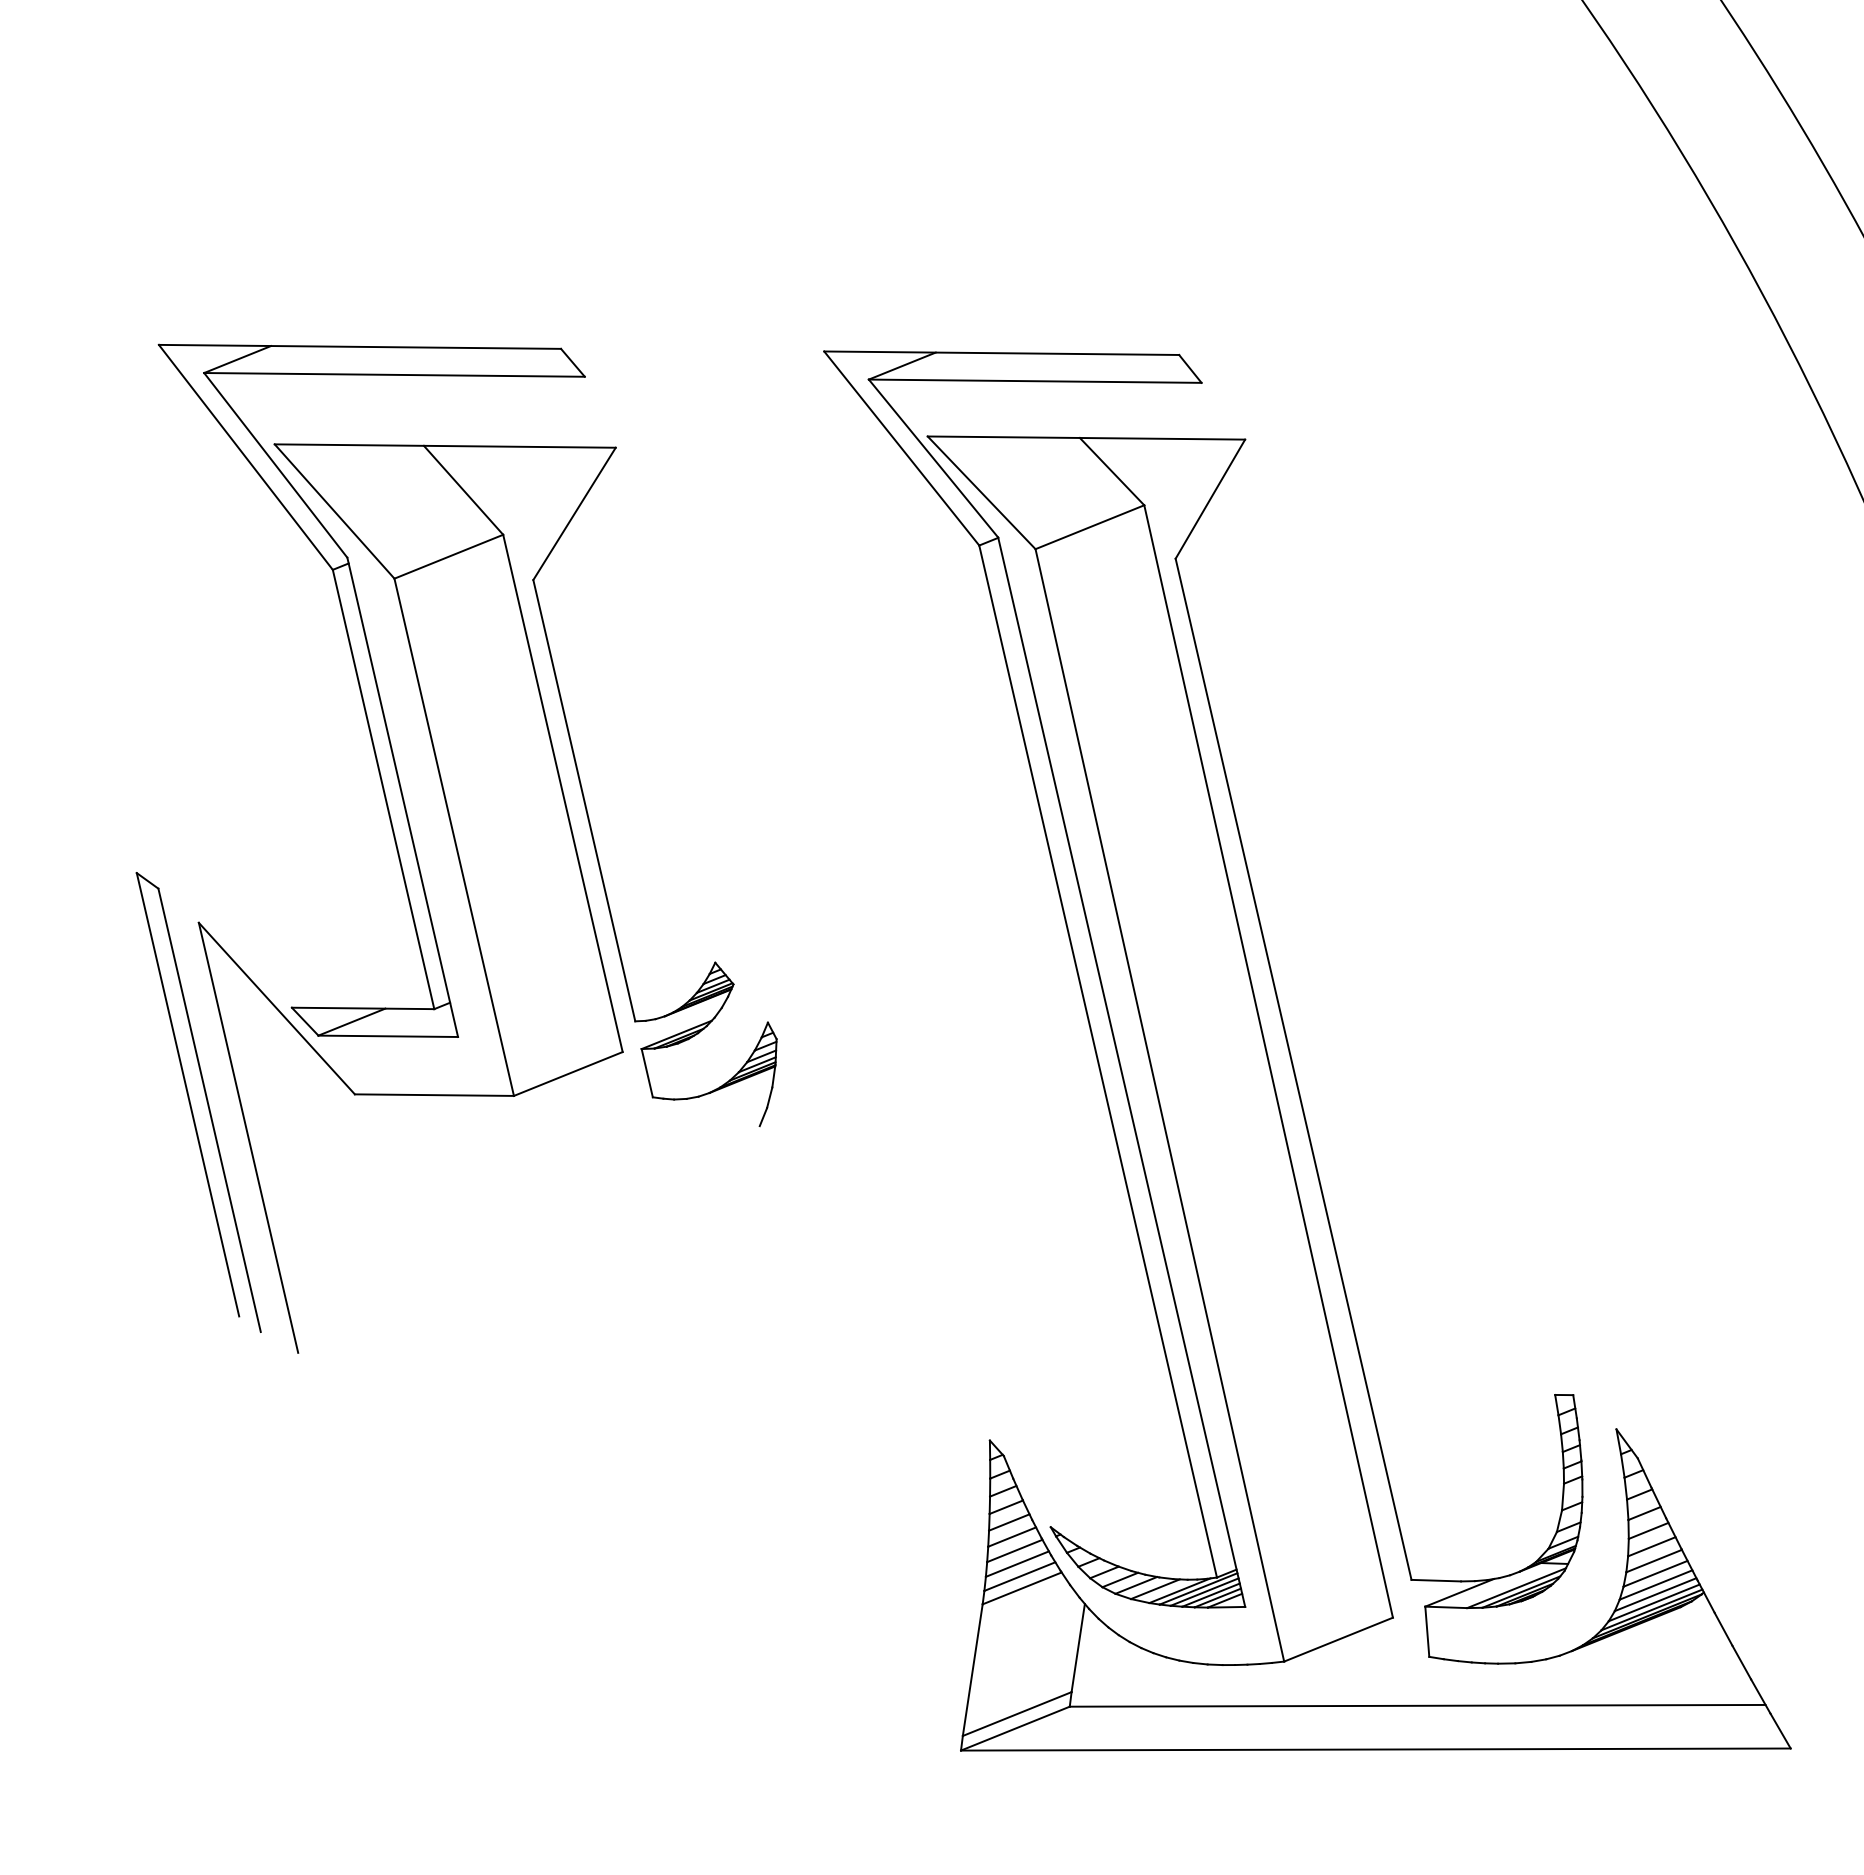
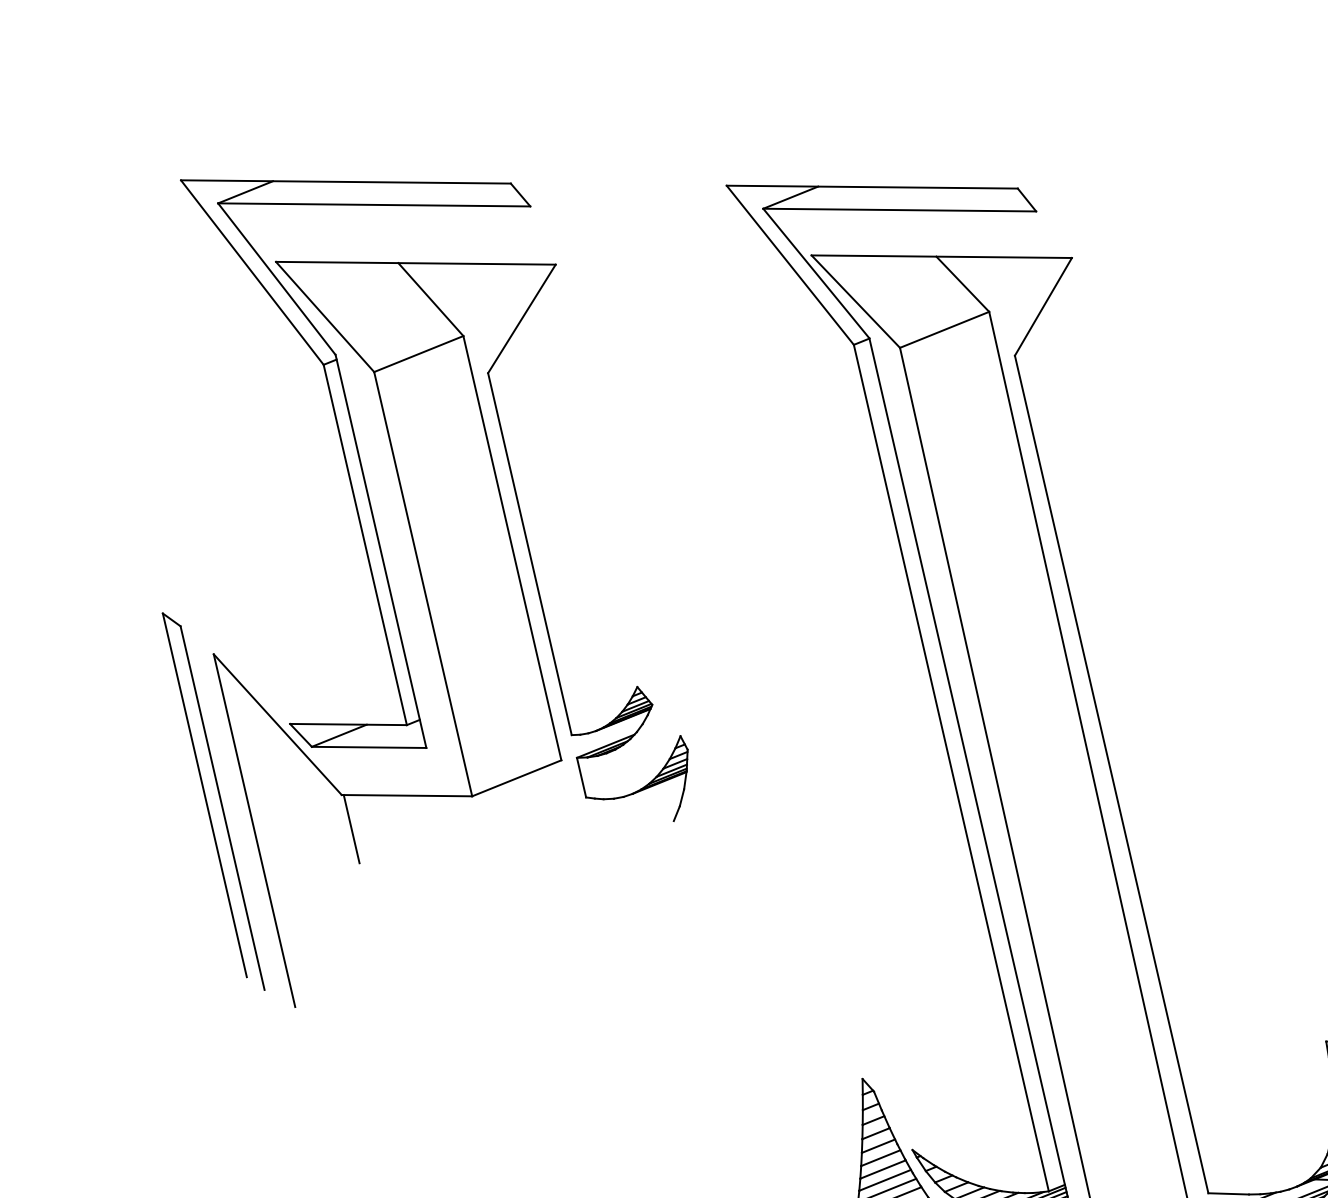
line: (366, 1135) -> (351, 828), added

